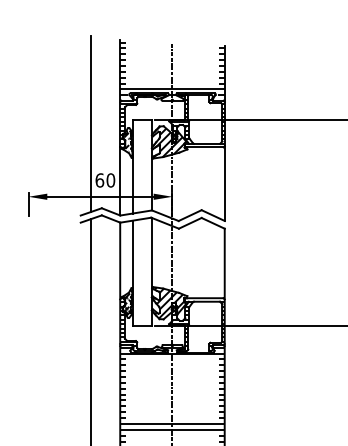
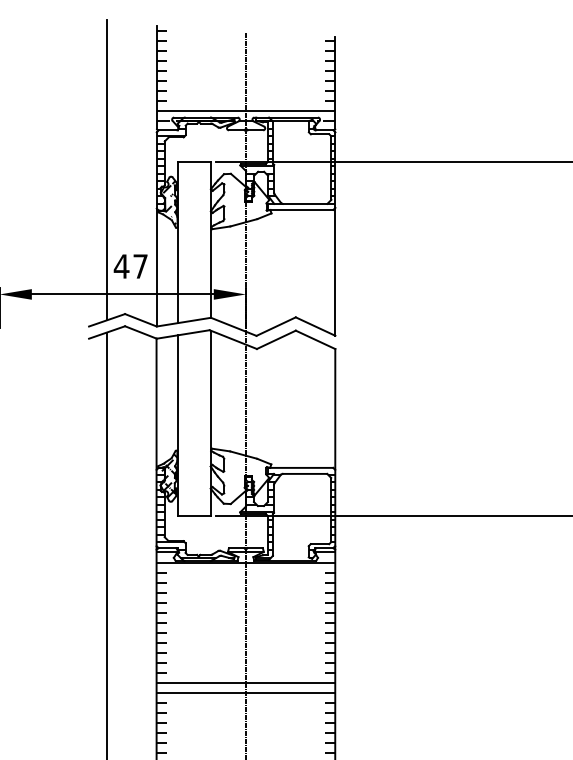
hatch: (169, 142) -> (240, 201), removed
text: (105, 180) -> (131, 266), 60 -> 47
hatch: (168, 302) -> (239, 475), removed

